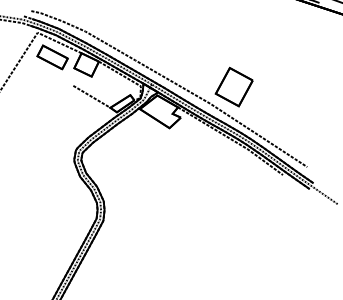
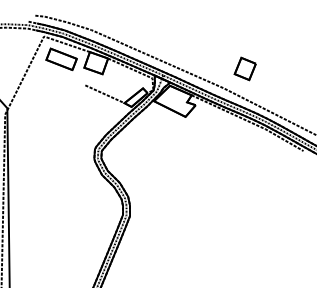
part: (233, 86) -> (244, 68), size x0.6

